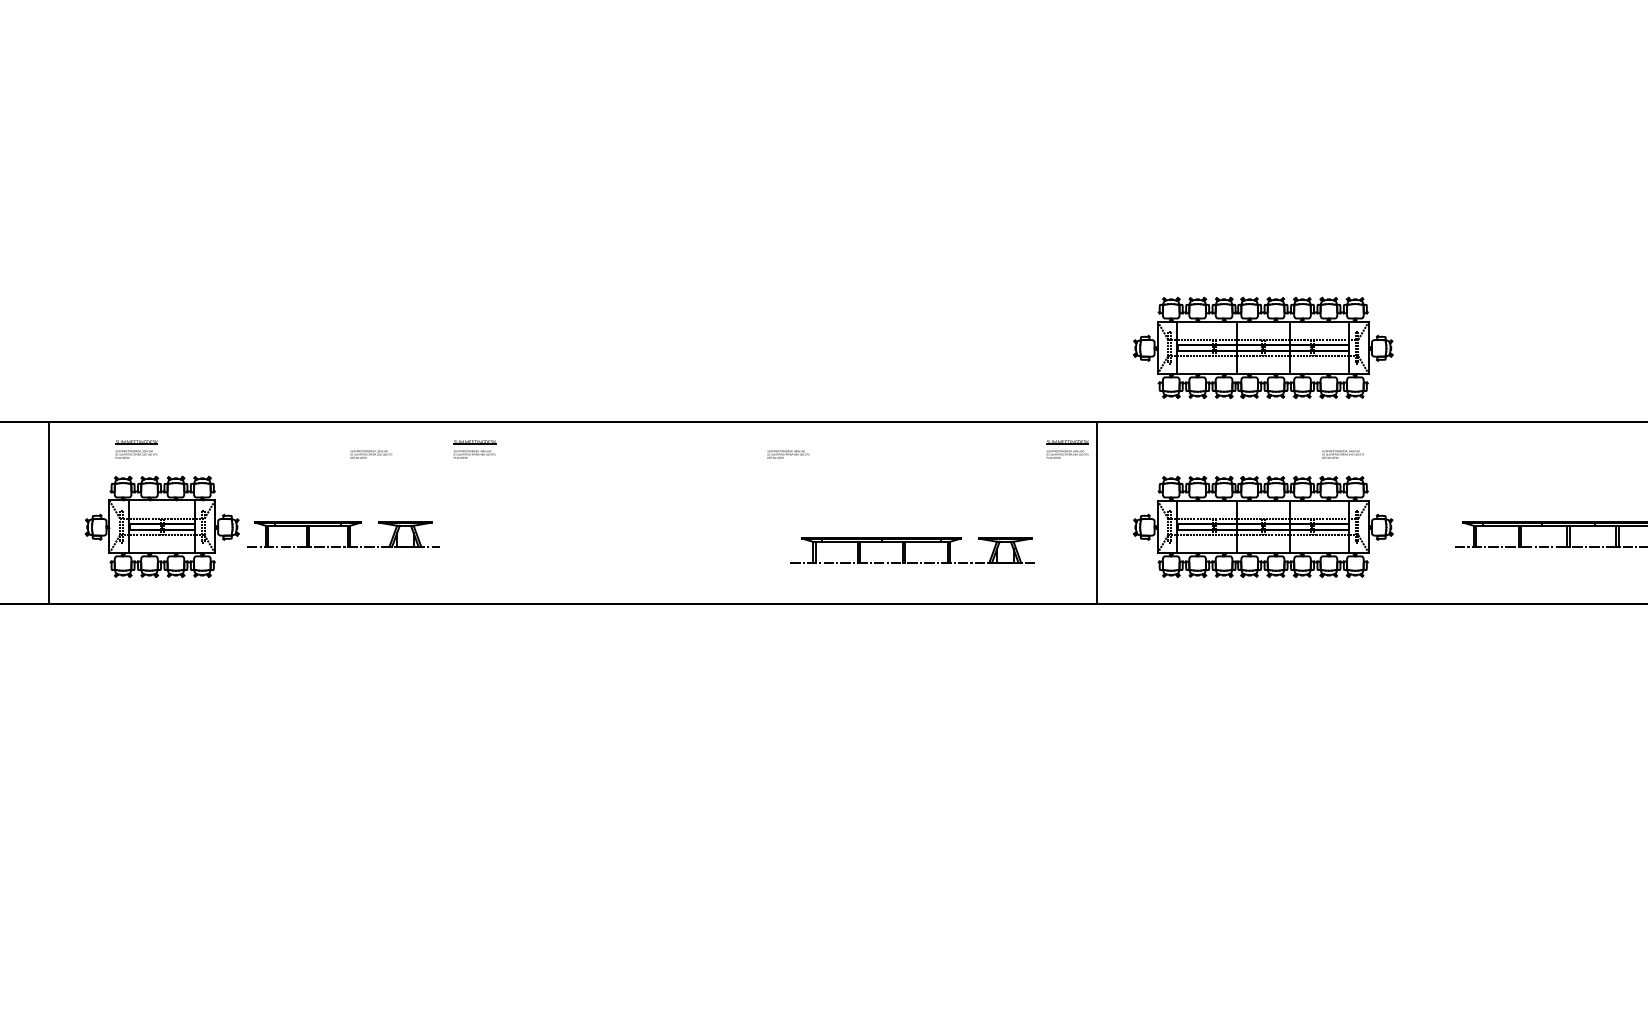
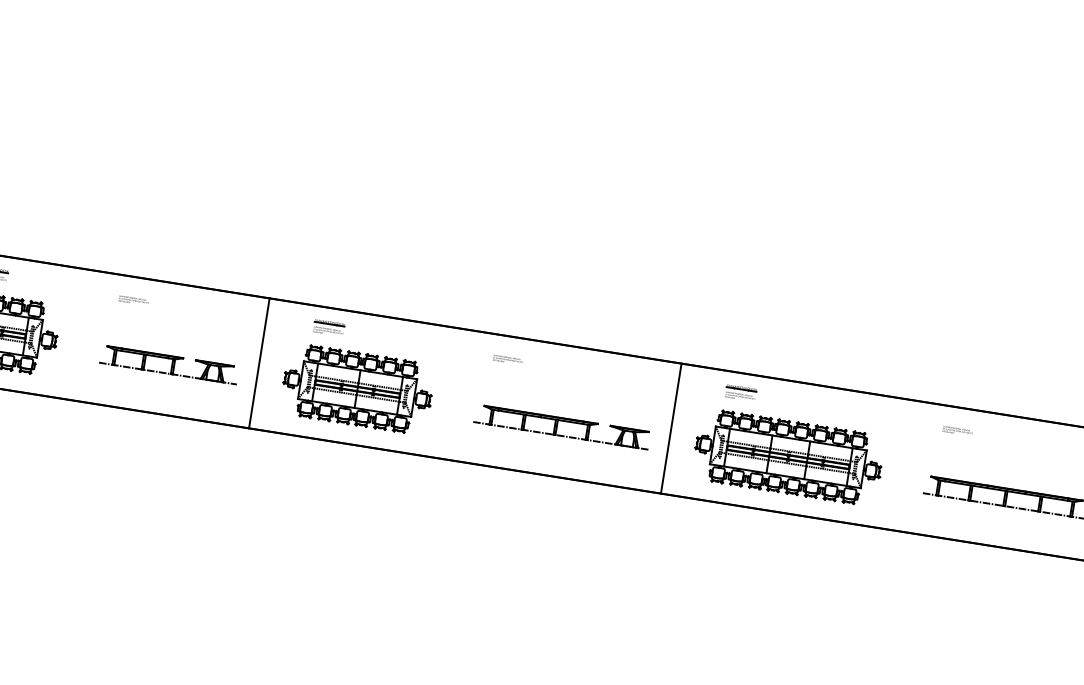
part: (1263, 347) -> (808, 329), removed
part: (474, 449) -> (328, 327), moved
part: (1067, 449) -> (740, 393), moved
text: (371, 454) -> (134, 300), moved
text: (788, 454) -> (508, 359), moved
text: (1342, 454) -> (957, 431), moved
line: (520, 512) -> (259, 363), added
part: (659, 526) -> (357, 388), added
part: (343, 534) -> (169, 364), moved
part: (905, 550) -> (557, 426), moved

